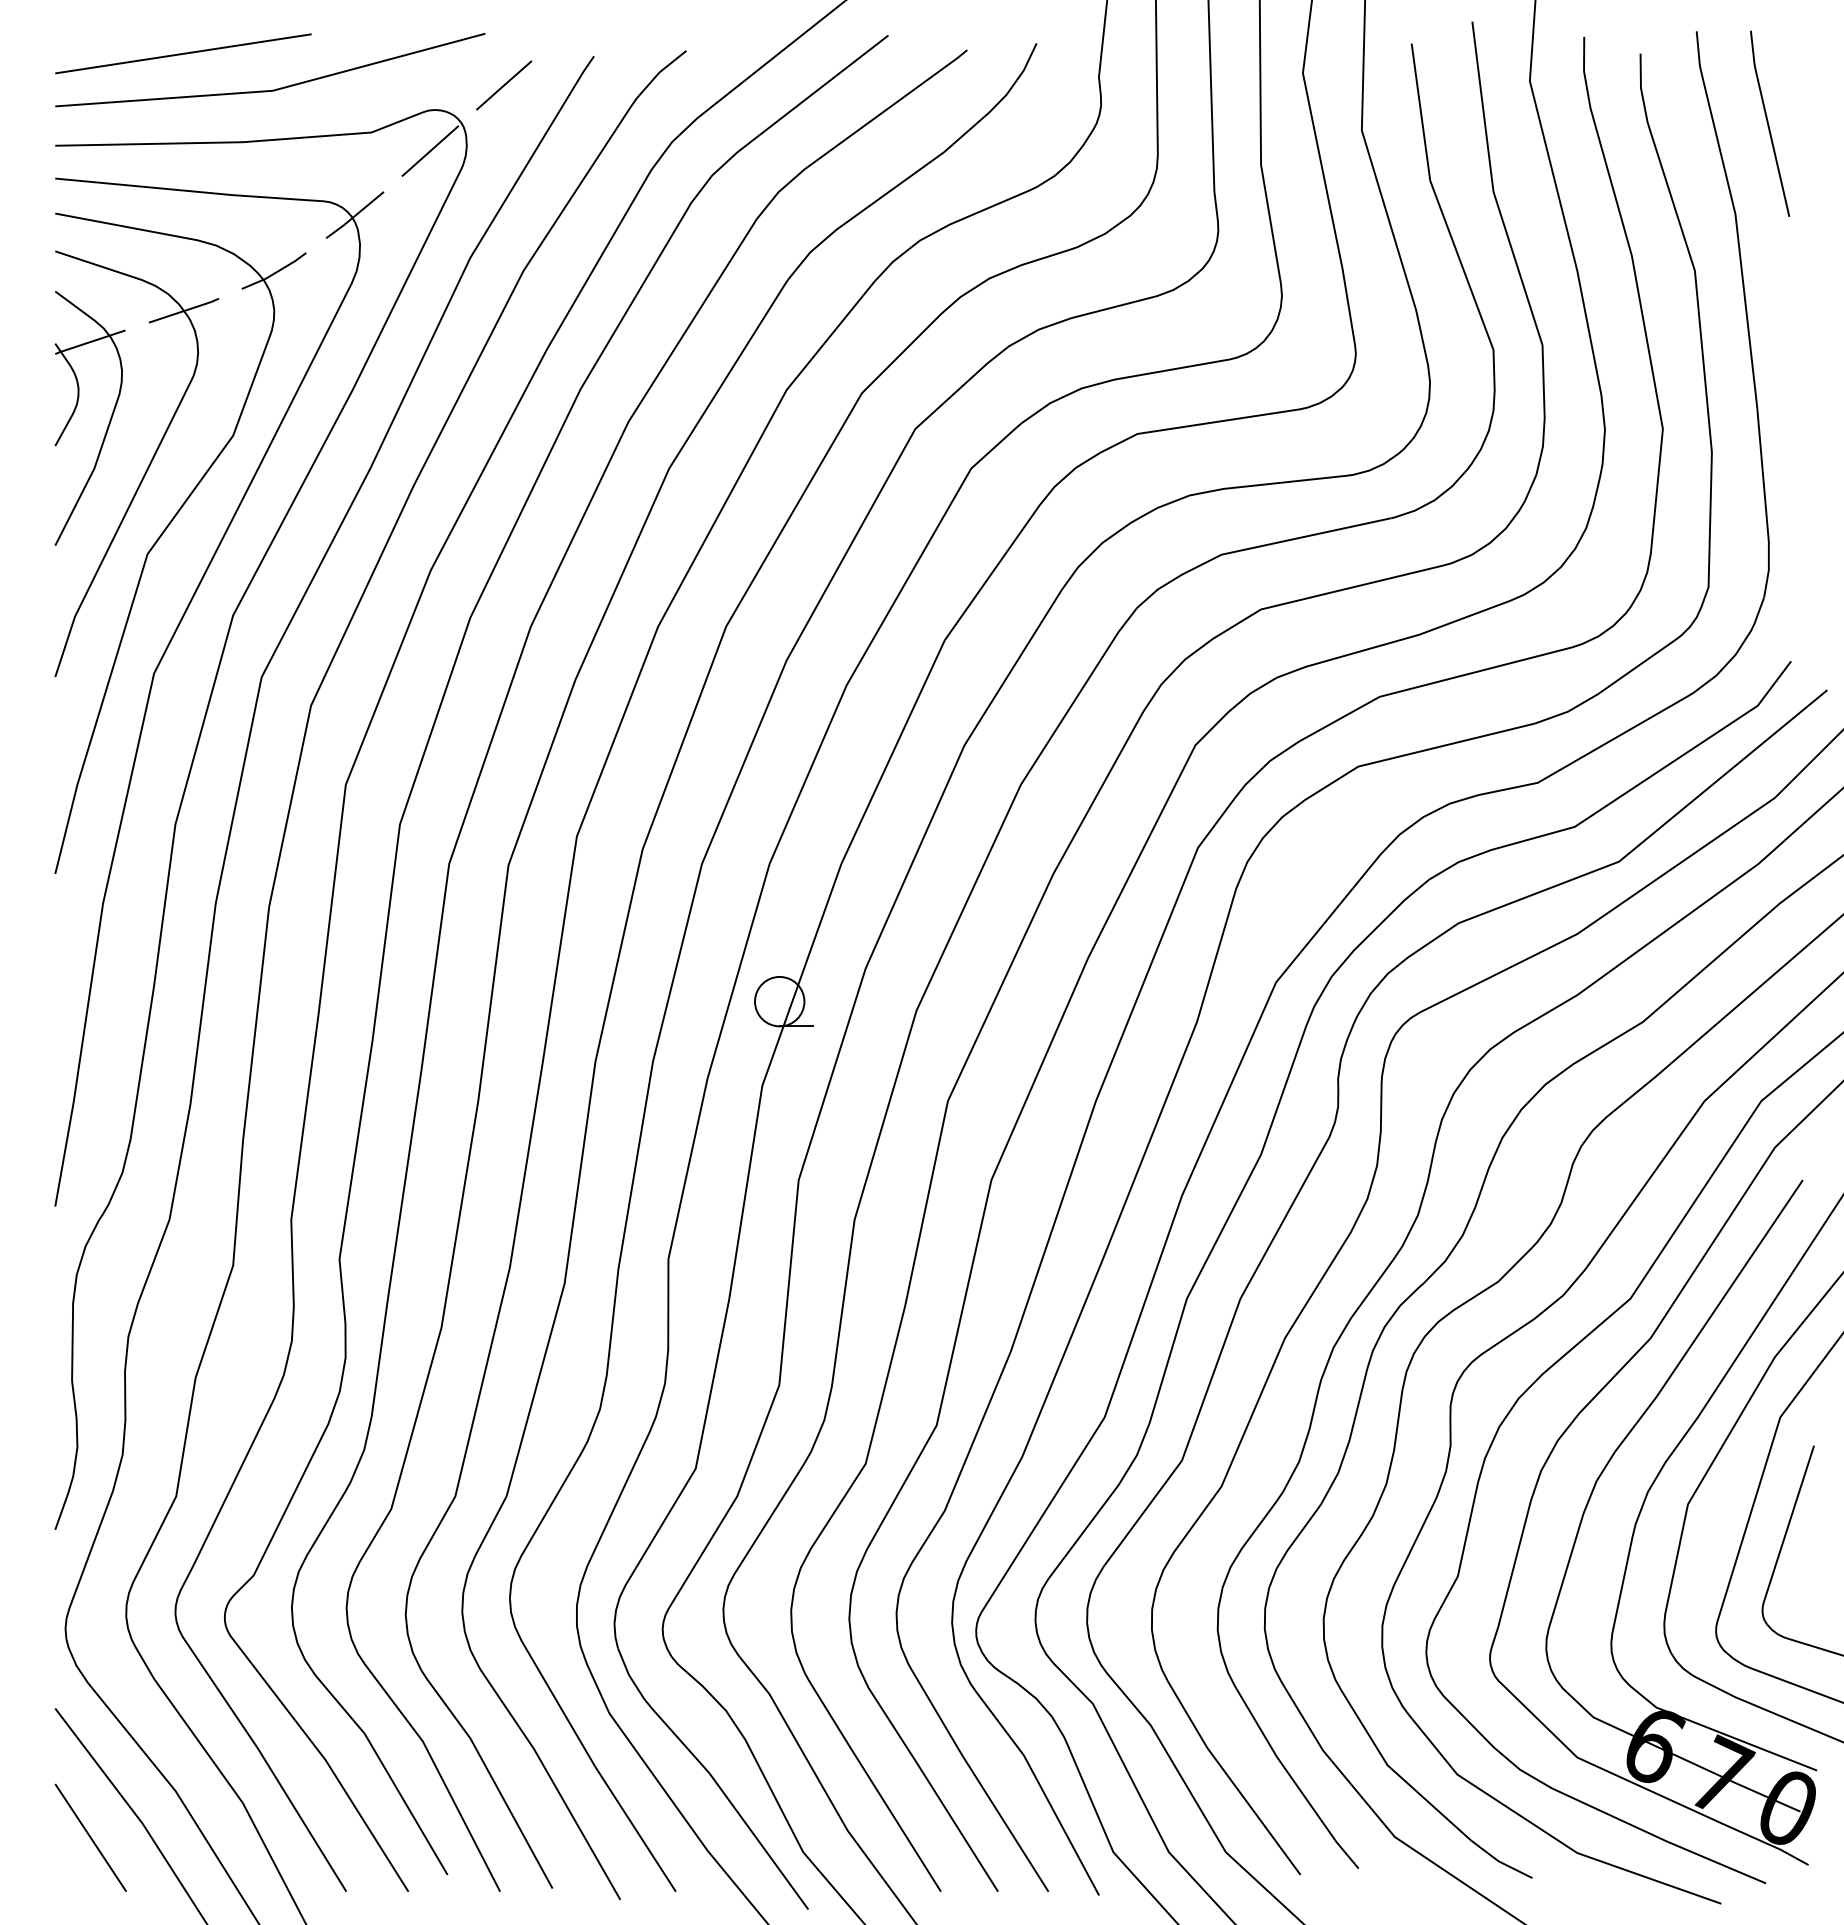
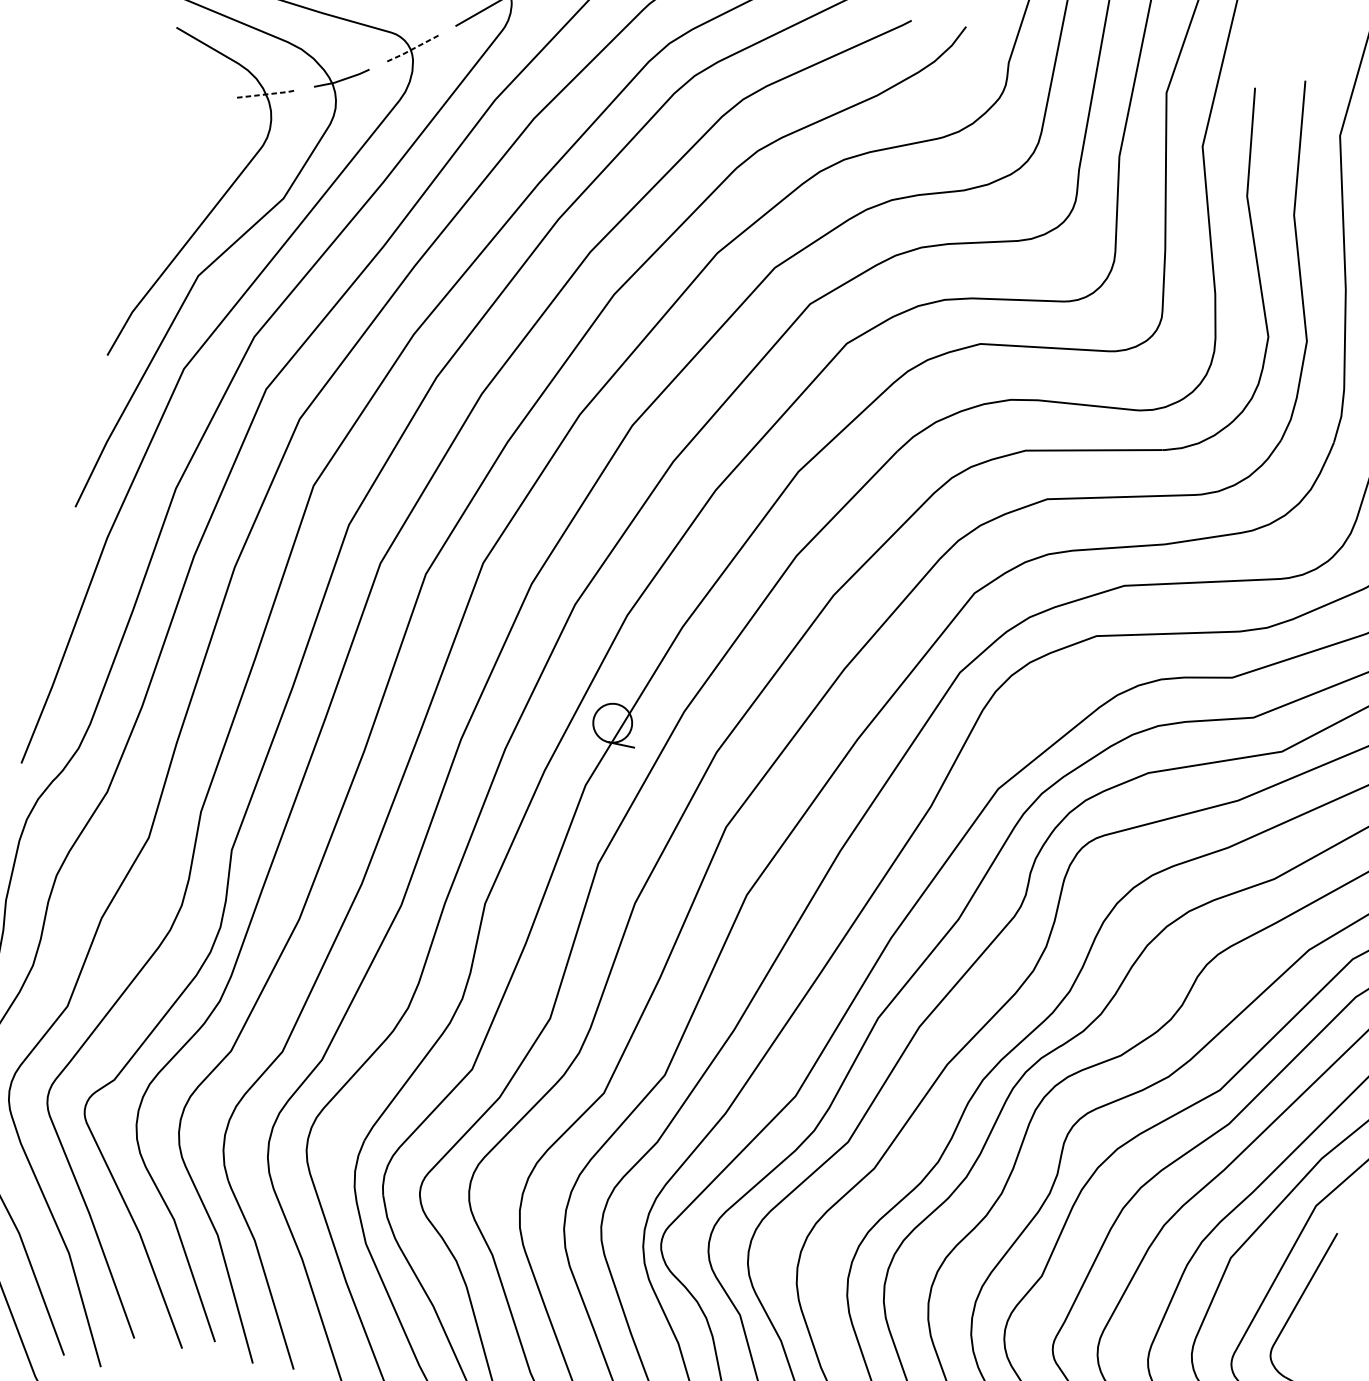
line: (355, 215) -> (413, 48), solid -> dashed
line: (184, 310) -> (266, 94), solid -> dashed
part: (75, 411) -> (166, 154), removed

